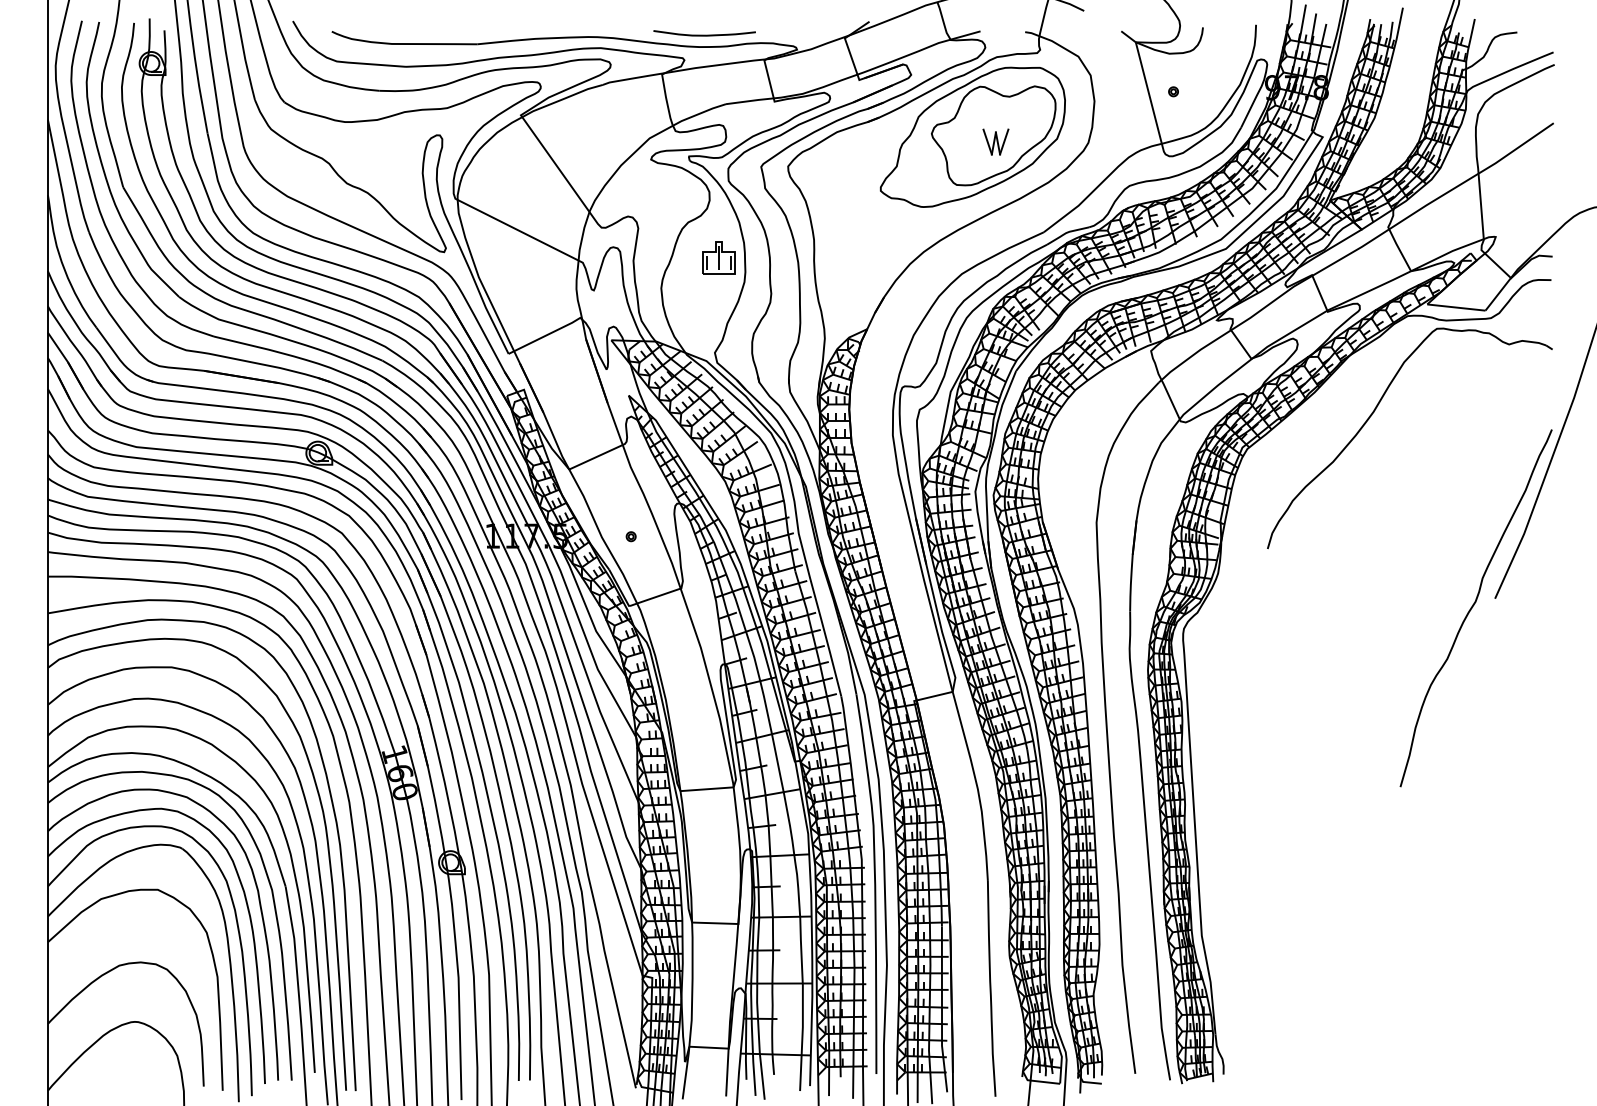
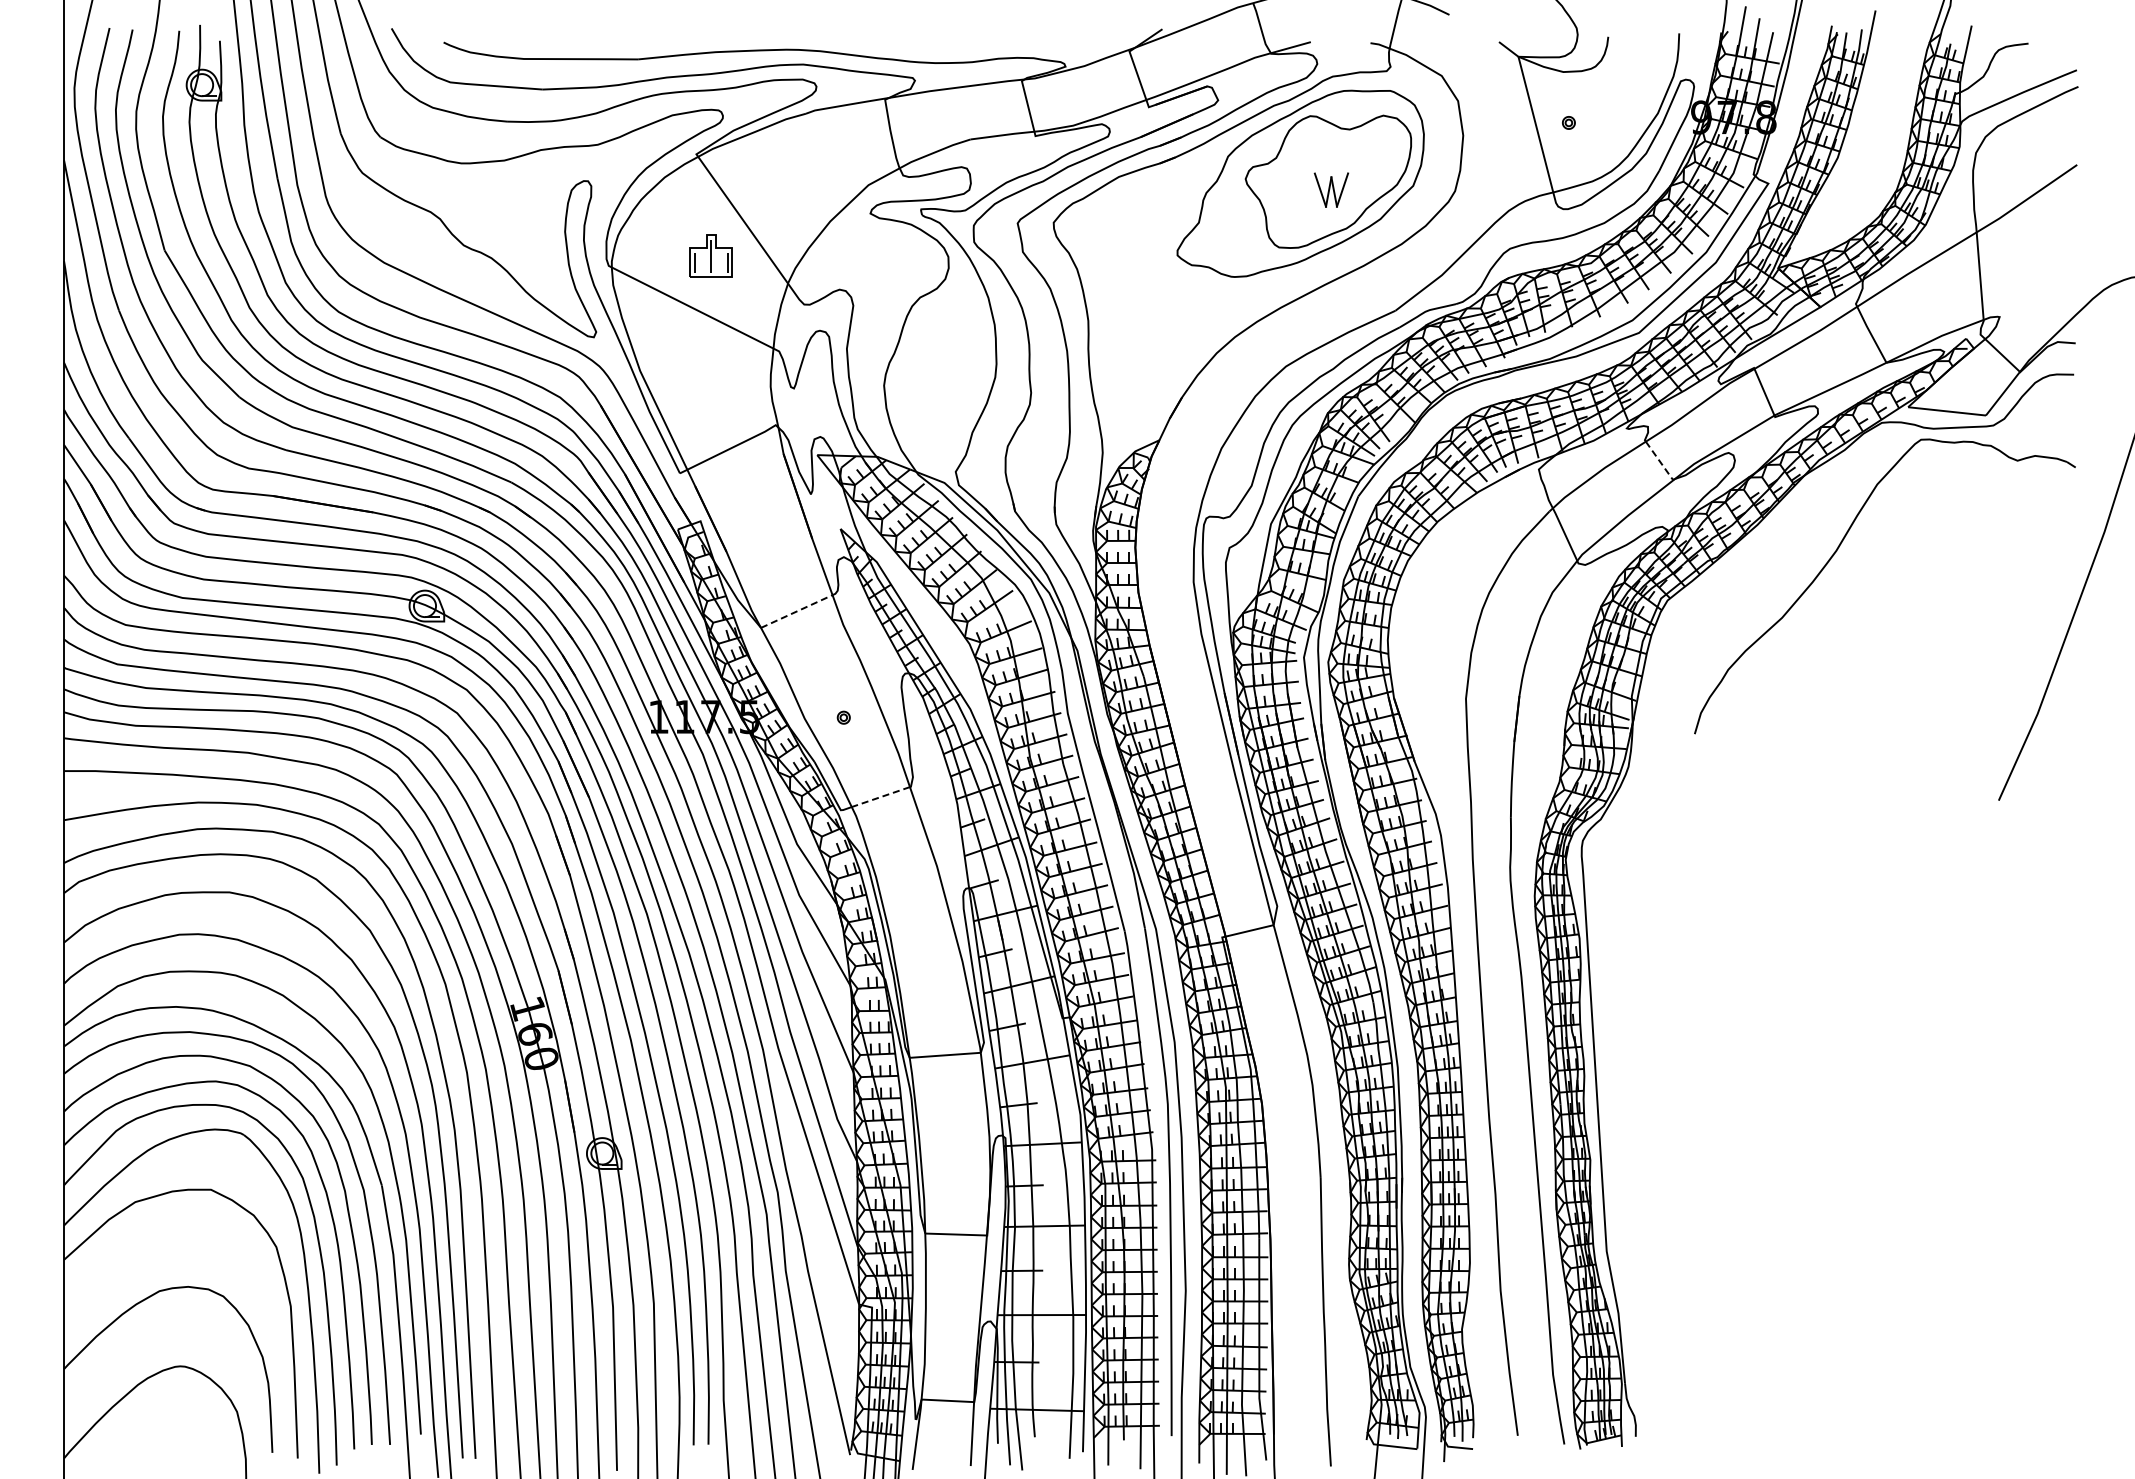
curve: (704, 35) -> (941, 47), removed
part: (718, 257) -> (710, 255), moved
line: (1242, 345) -> (1660, 462), solid -> dashed
line: (596, 457) -> (797, 611), solid -> dashed
line: (658, 596) -> (880, 797), solid -> dashed
curve: (1473, 606) -> (1970, 810), removed

